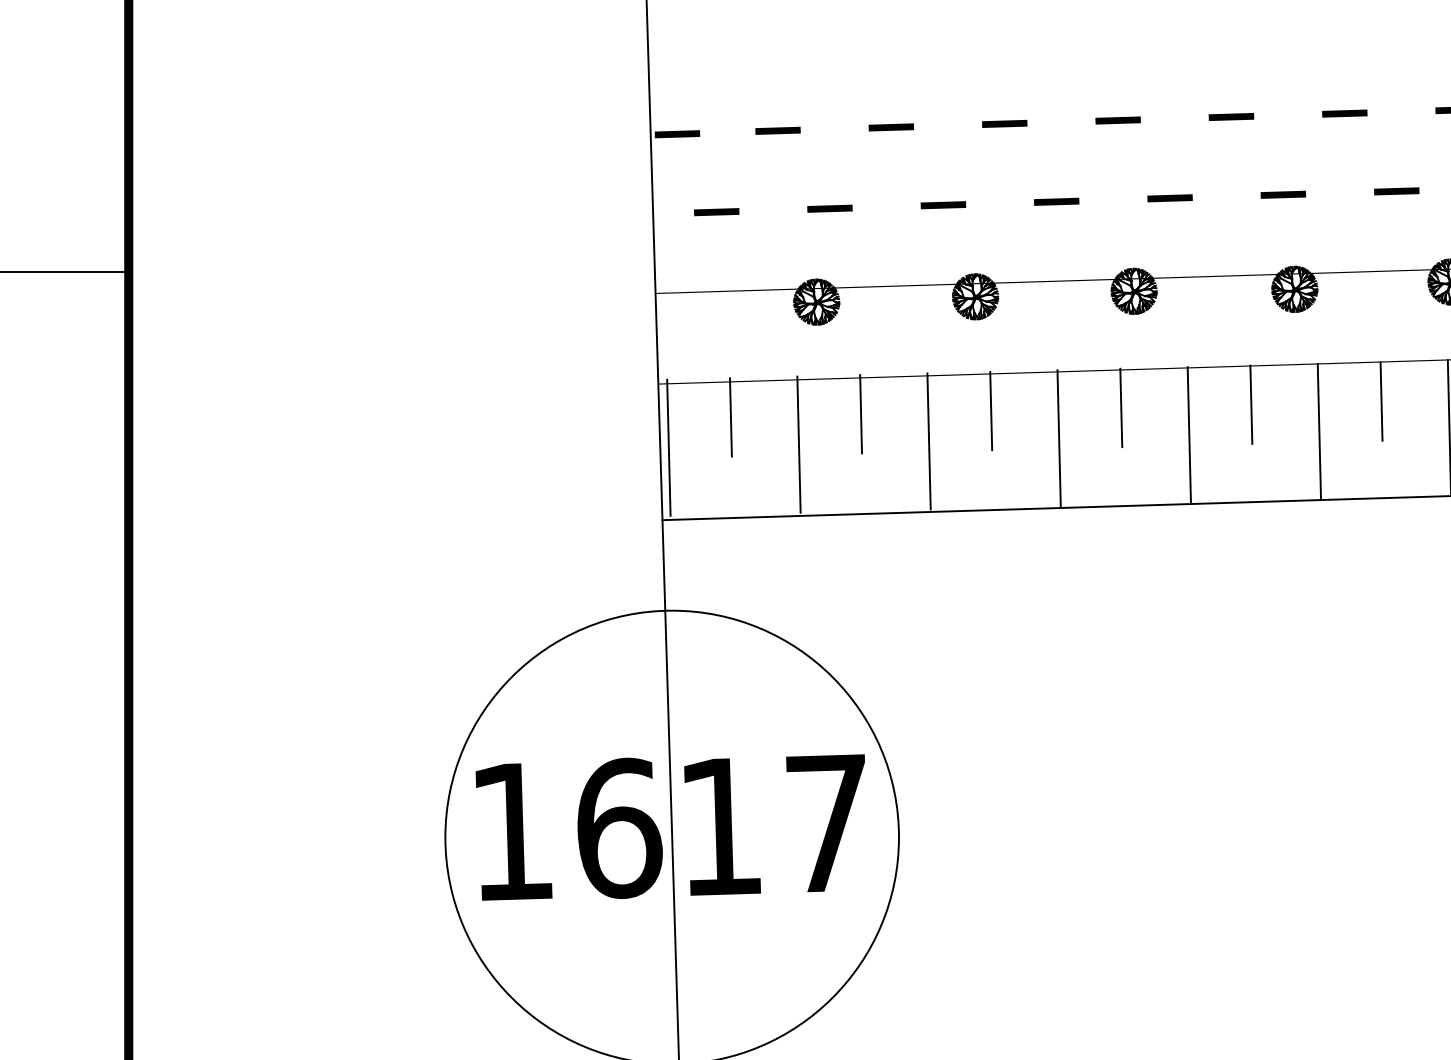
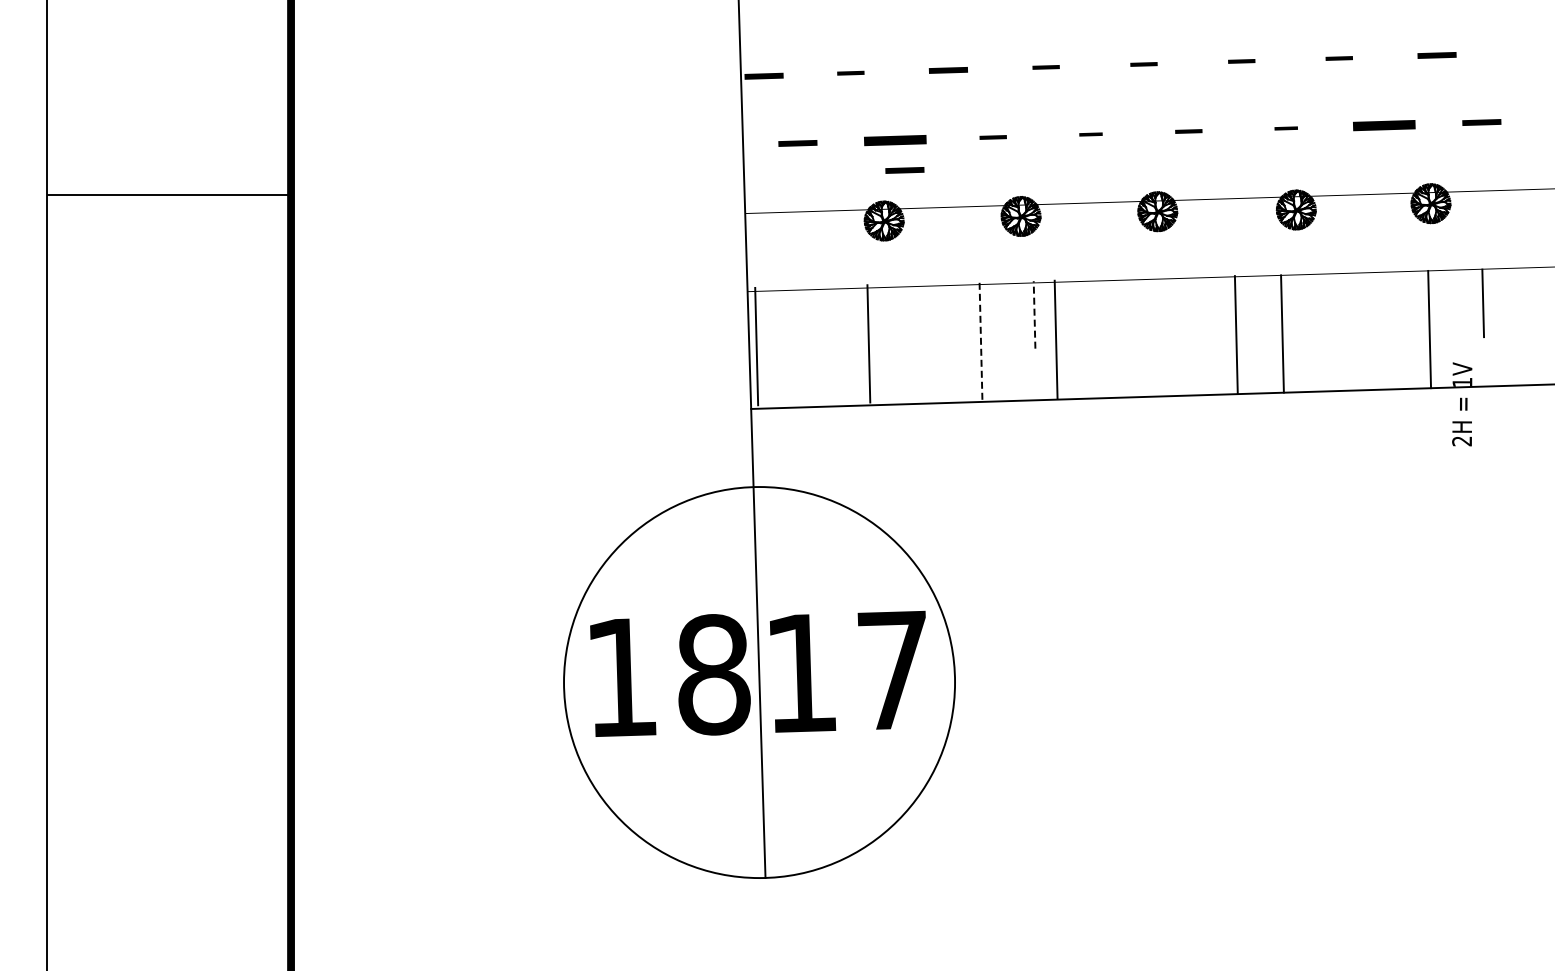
part: (1343, 113) -> (1338, 58), size x0.7
part: (1231, 117) -> (1241, 61), size x0.7
part: (1117, 120) -> (1143, 64), size x0.7
part: (1003, 124) -> (1045, 67), size x0.7
part: (777, 129) -> (850, 72), size x0.7
part: (1395, 191) -> (1383, 125), size x1.6
part: (1282, 194) -> (1285, 128), size x0.6
part: (1169, 198) -> (1188, 131), size x0.7
part: (1056, 201) -> (1090, 134), size x0.6
part: (942, 205) -> (992, 137), size x0.7
part: (829, 208) -> (895, 140), size x1.6
part: (840, 243) -> (904, 170), added
line: (1380, 401) -> (1370, 306), removed
line: (1250, 404) -> (1258, 309), removed
line: (1121, 408) -> (1146, 312), removed
line: (991, 410) -> (1034, 314), solid -> dashed
line: (861, 414) -> (922, 317), removed
line: (731, 417) -> (810, 320), removed
line: (1319, 431) -> (1282, 333), moved
line: (1188, 434) -> (1235, 334), moved
line: (1058, 438) -> (1055, 339), moved
line: (928, 441) -> (980, 341), solid -> dashed
text: (619, 828) -> (714, 674), 16 -> 18

